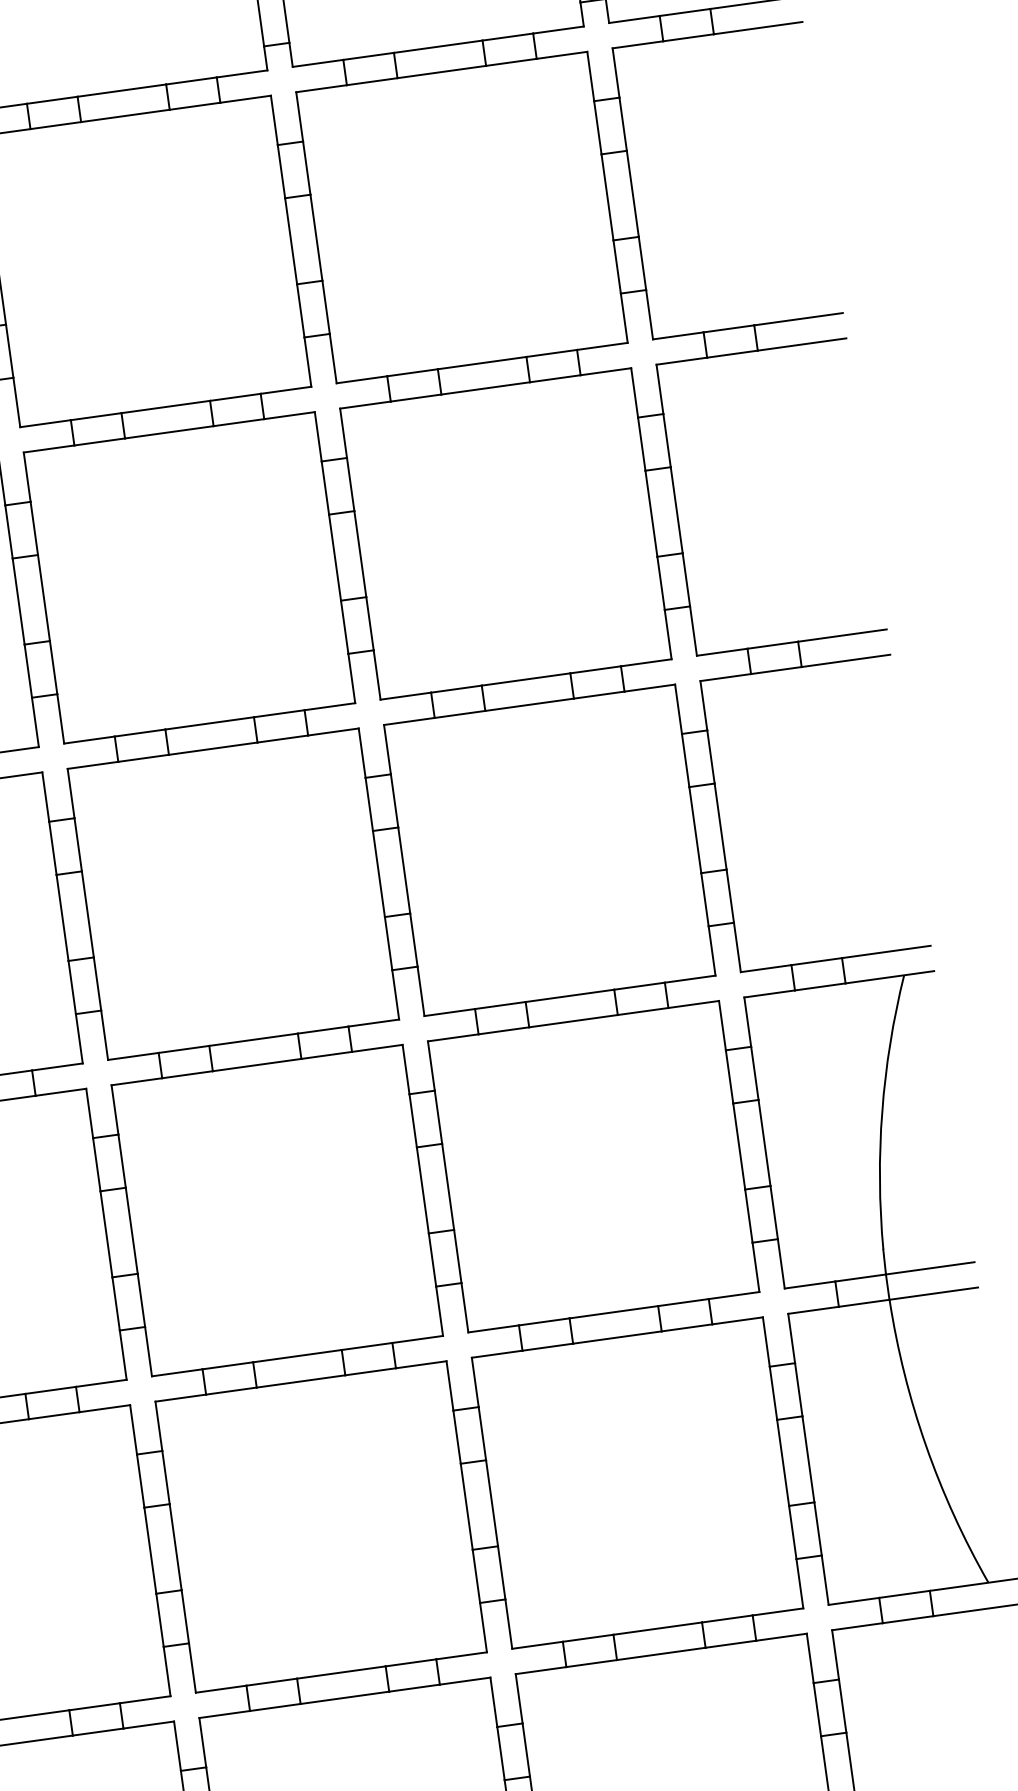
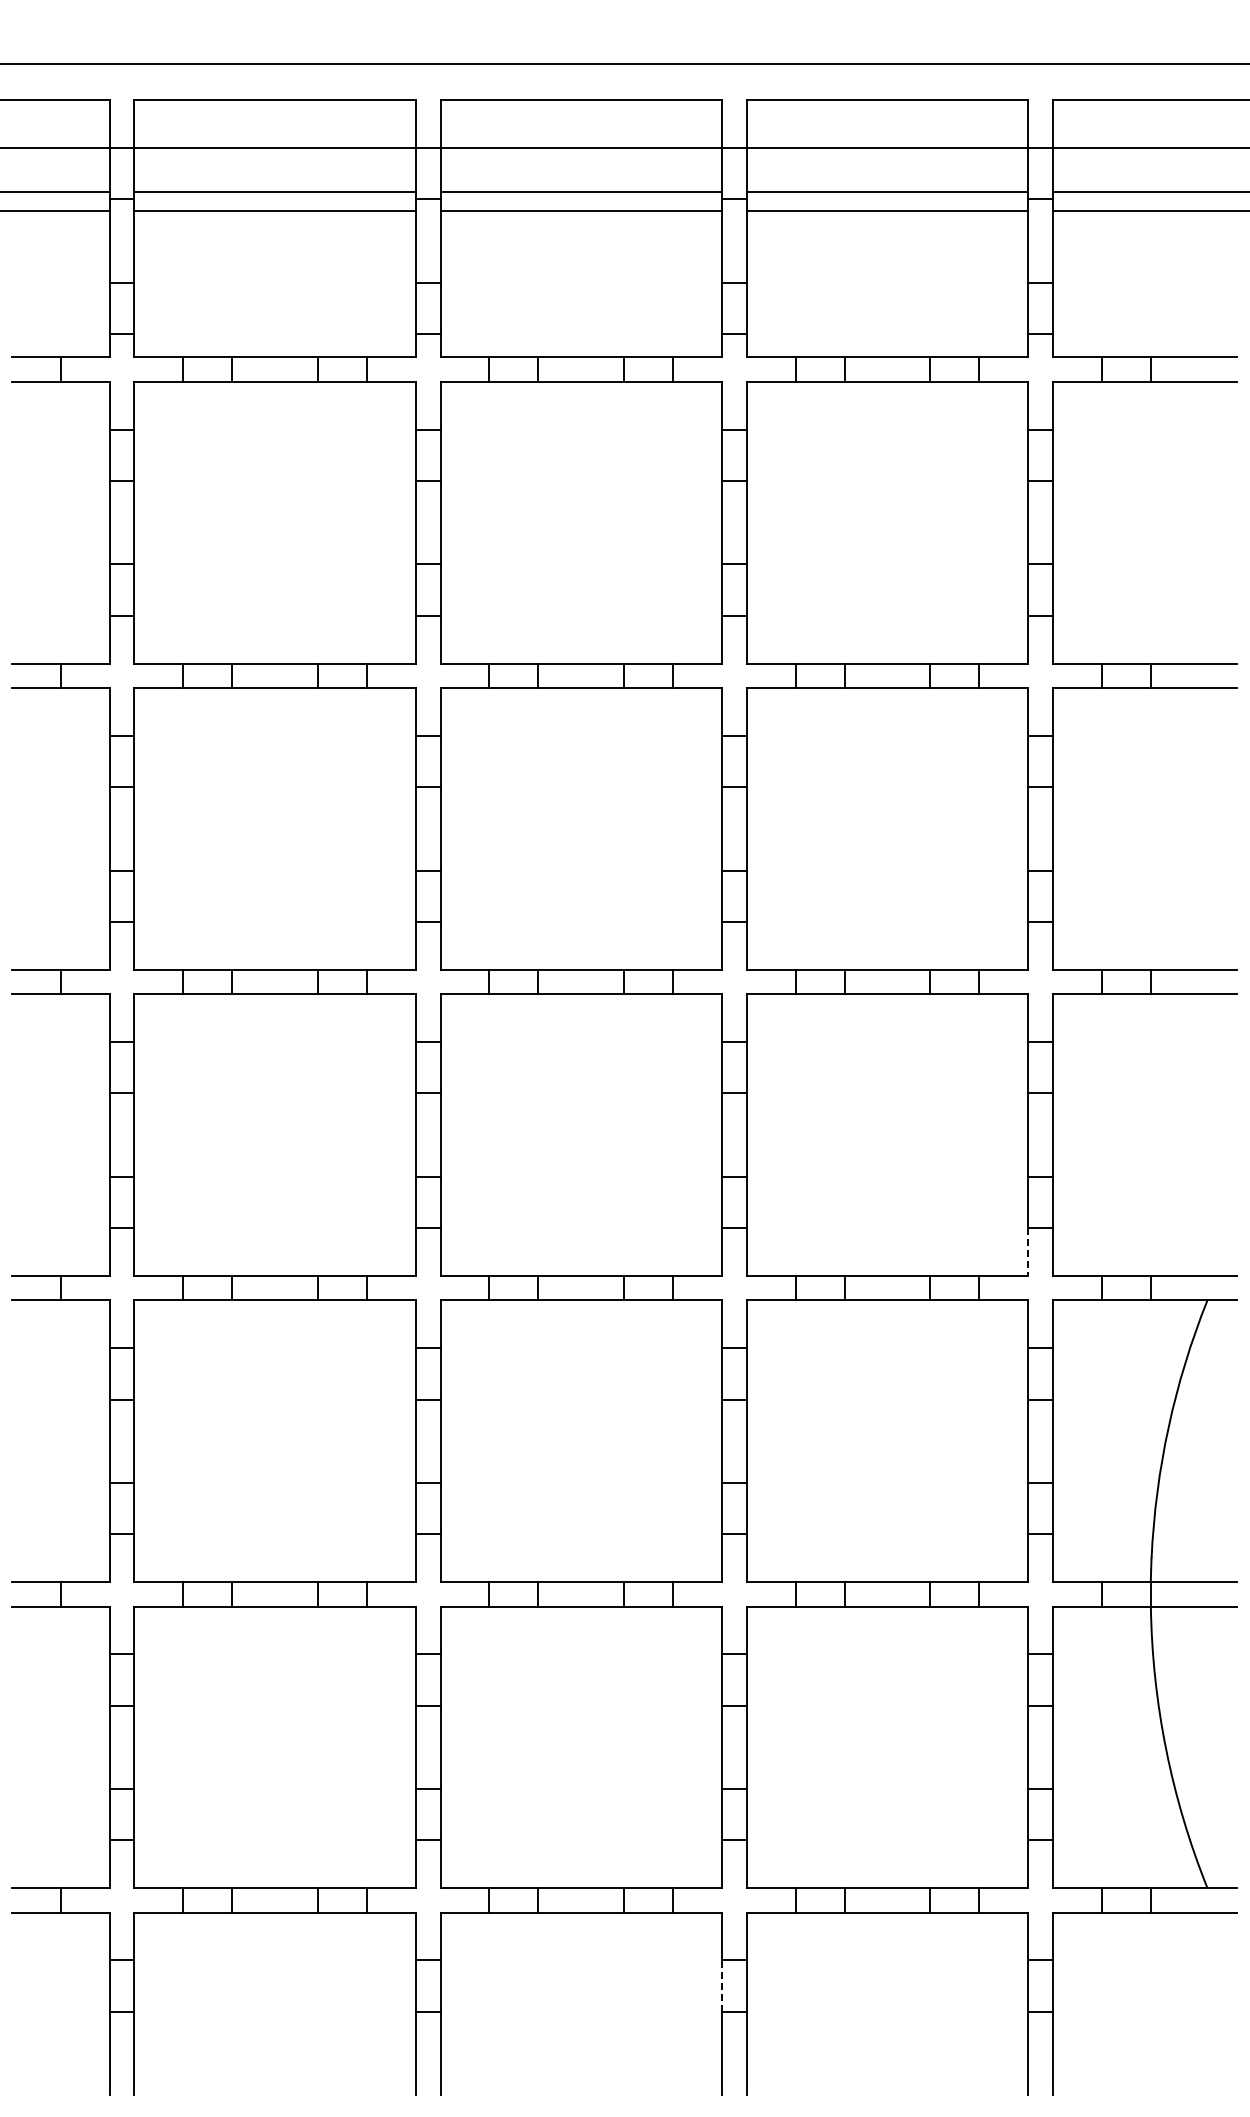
line: (712, 950) -> (1028, 1251), solid -> dashed
line: (501, 1753) -> (722, 1986), solid -> dashed

